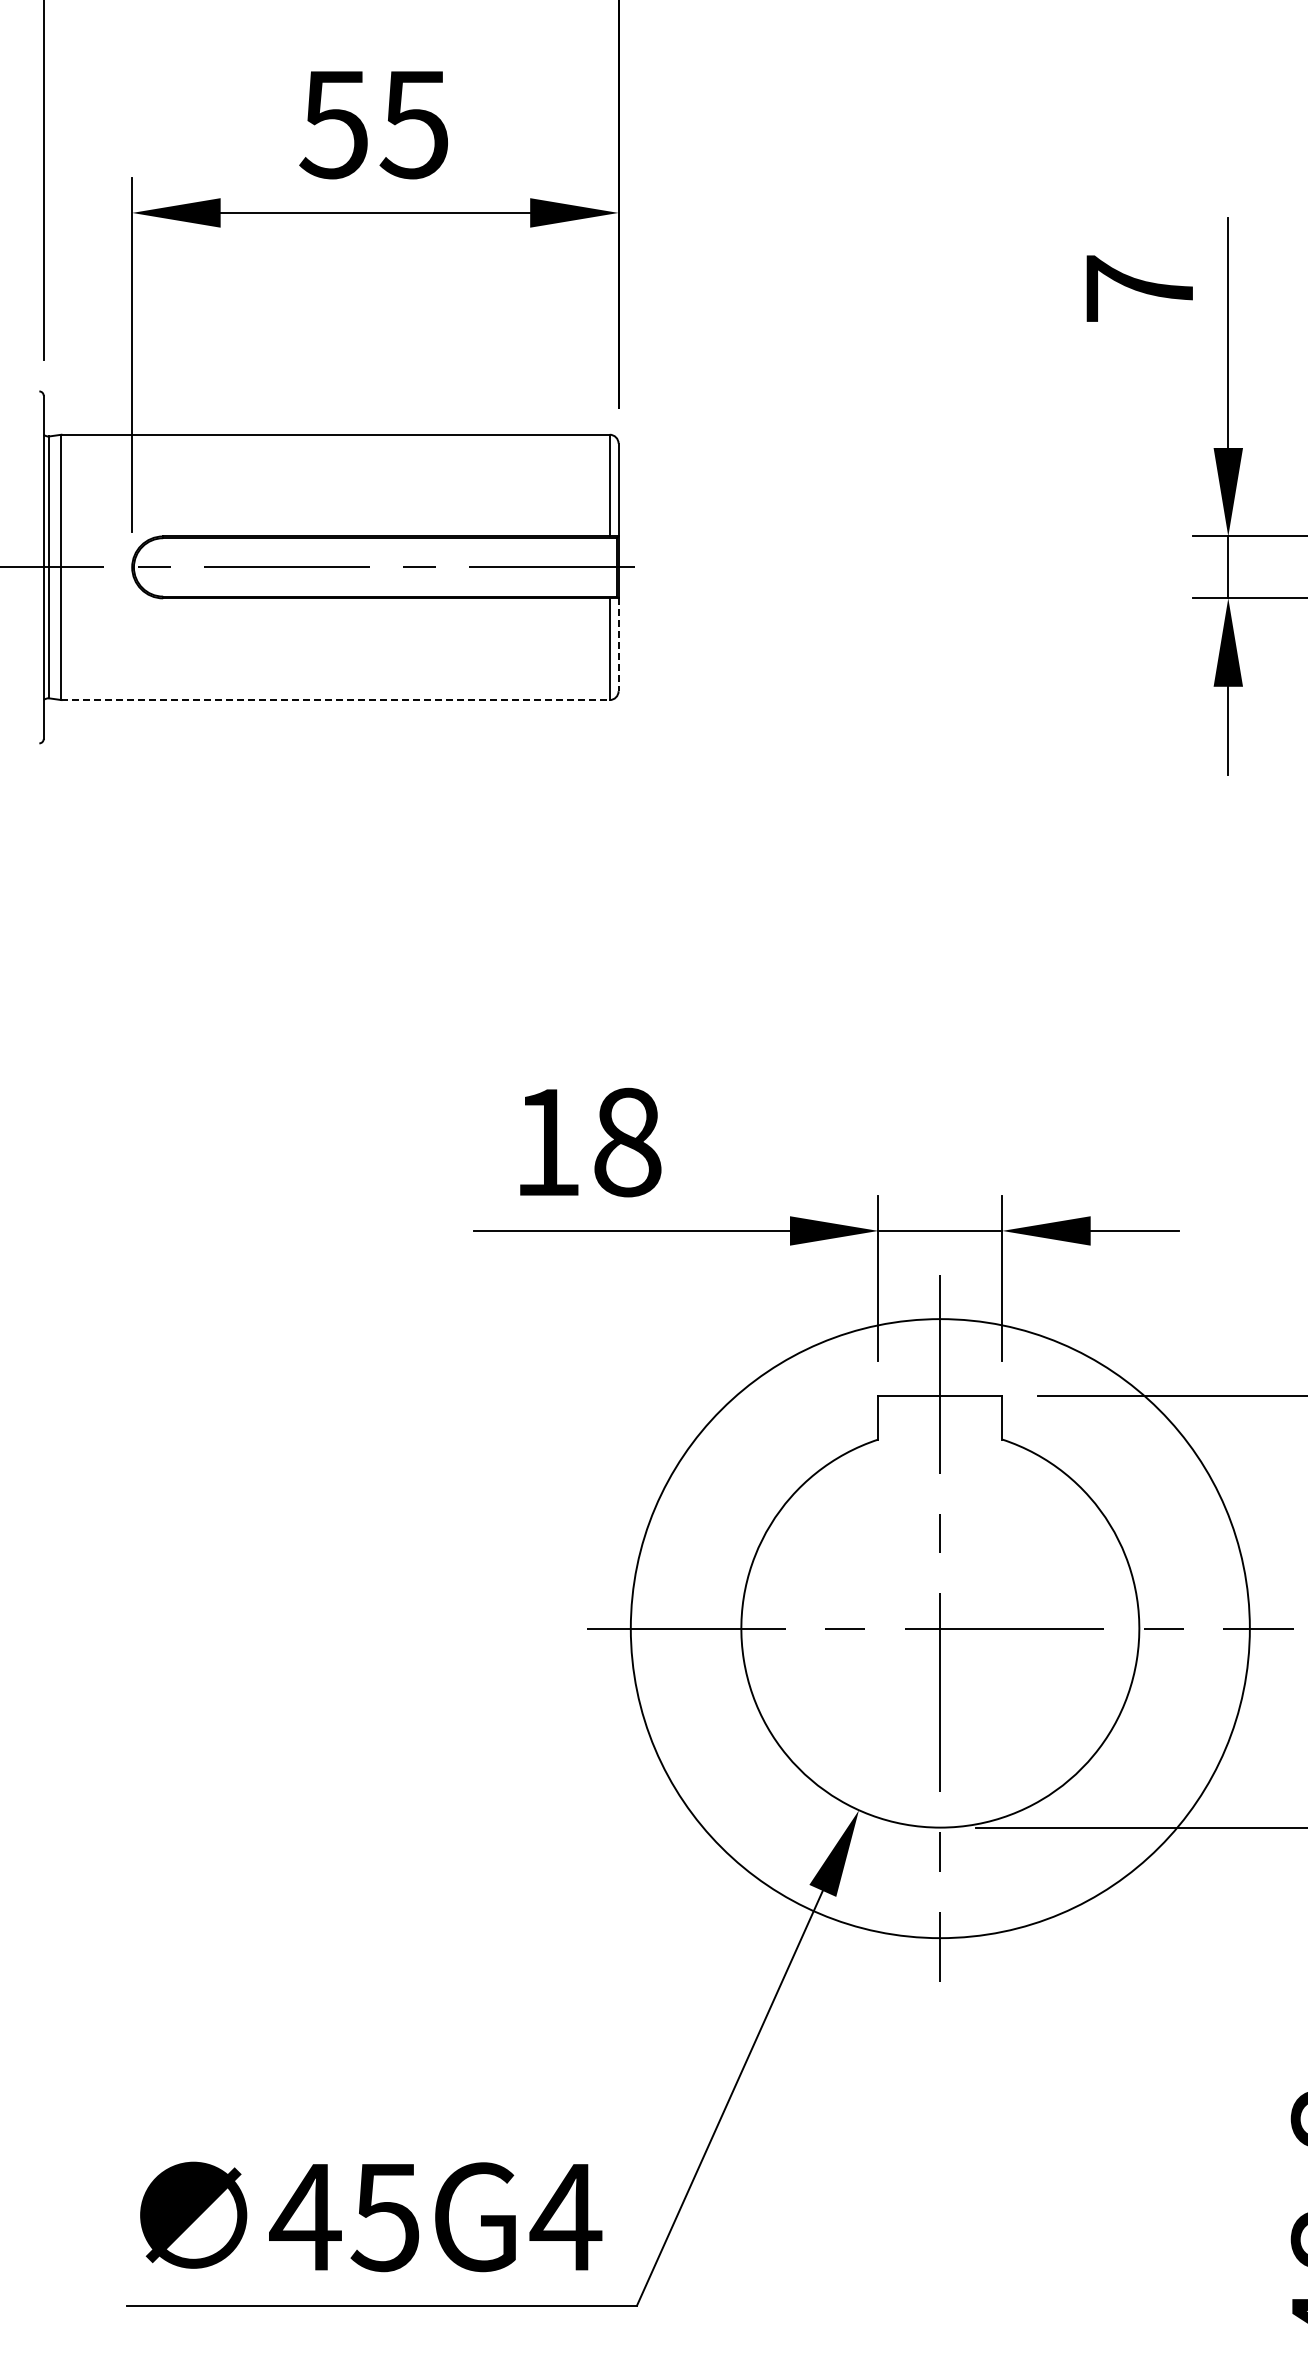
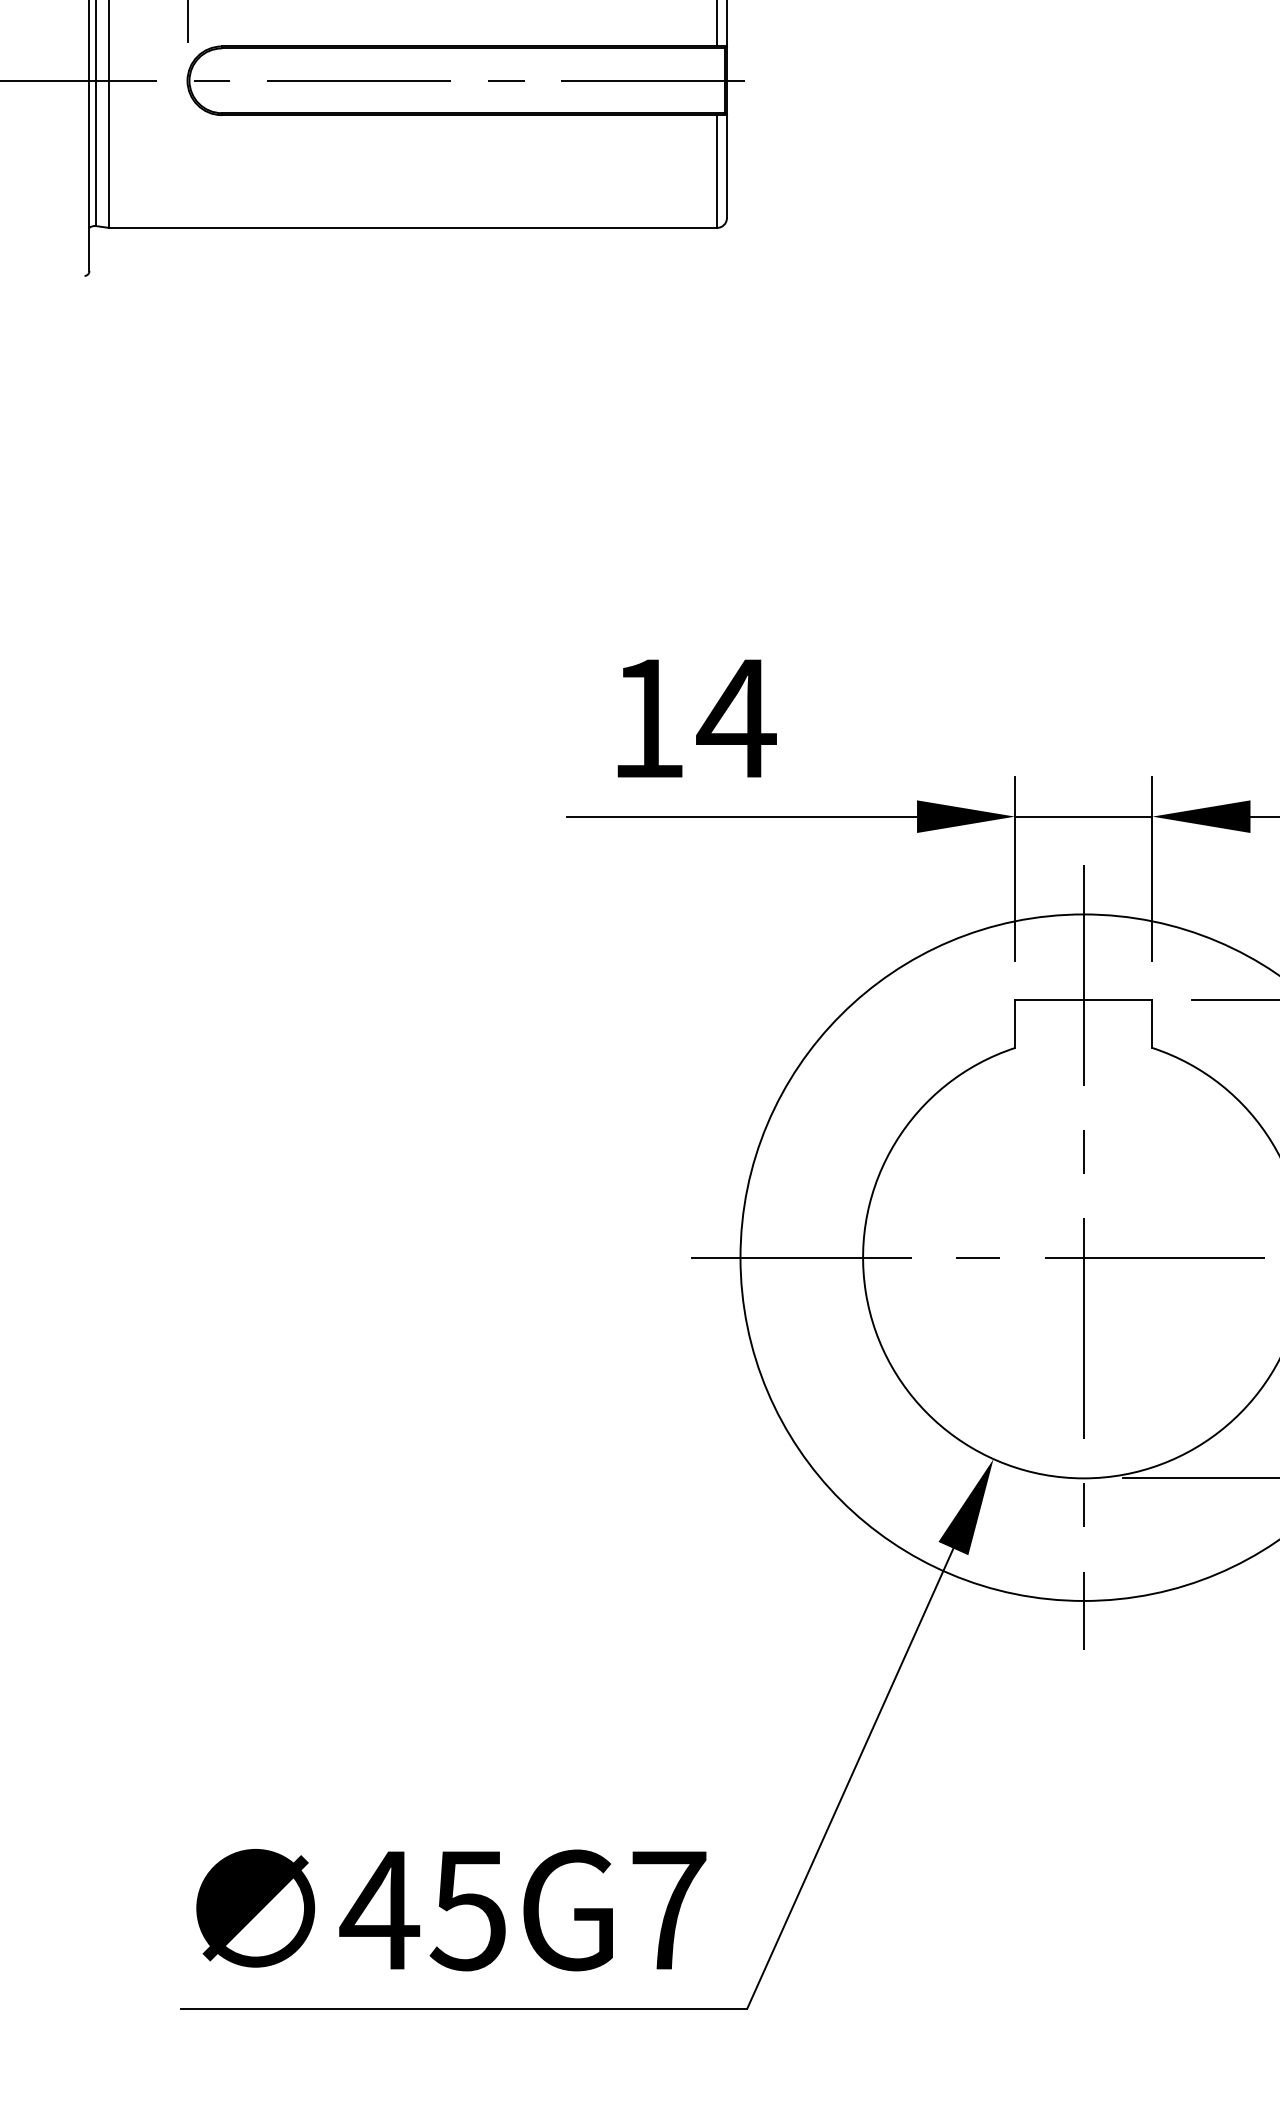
line: (618, 645) -> (726, 167), dashed -> solid
line: (336, 700) -> (414, 228), dashed -> solid
text: (626, 1142) -> (735, 718), 18 -> 14
text: (565, 2217) -> (668, 1910), 45G4 -> 45G7

